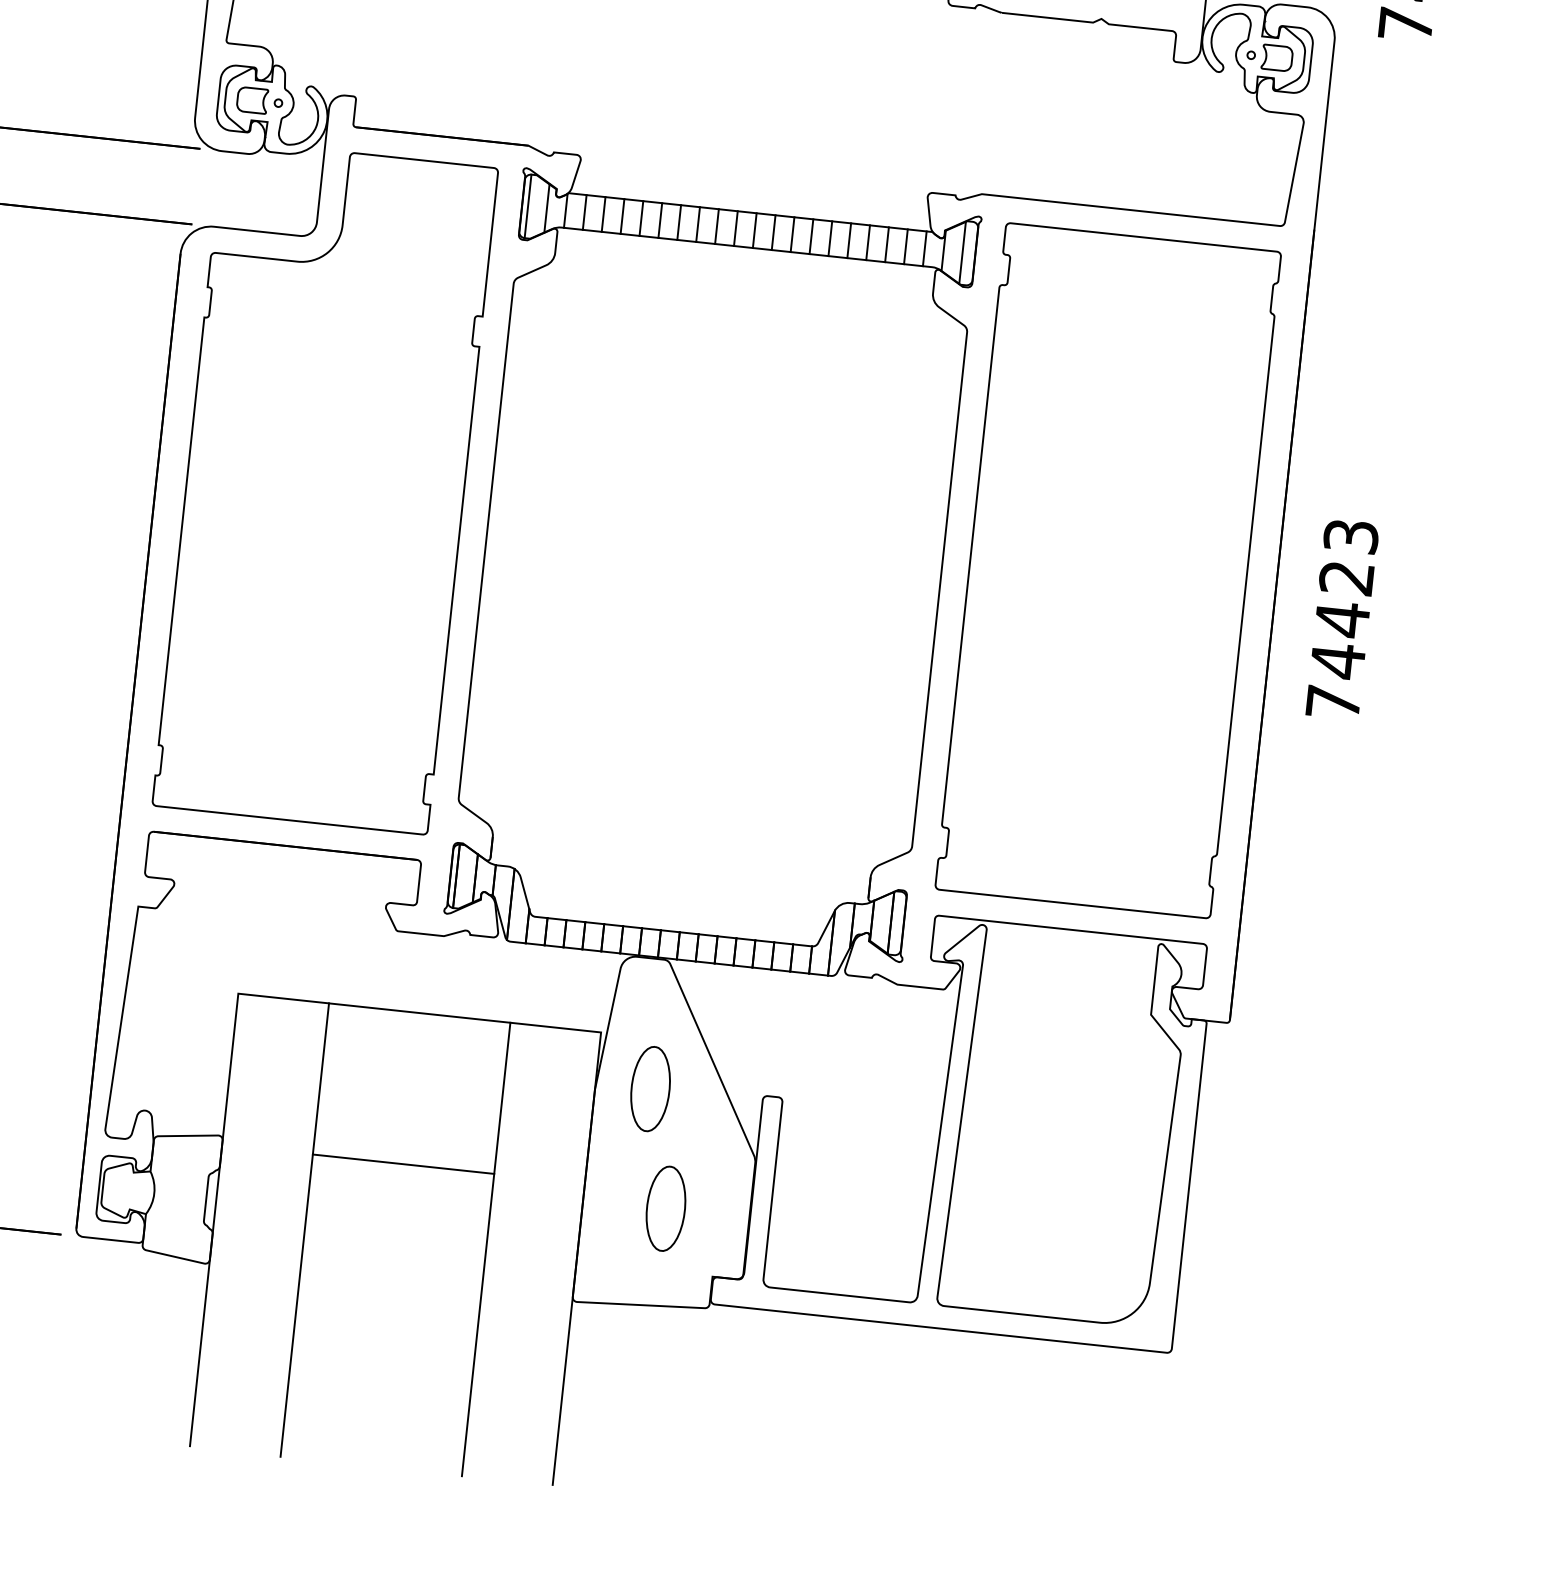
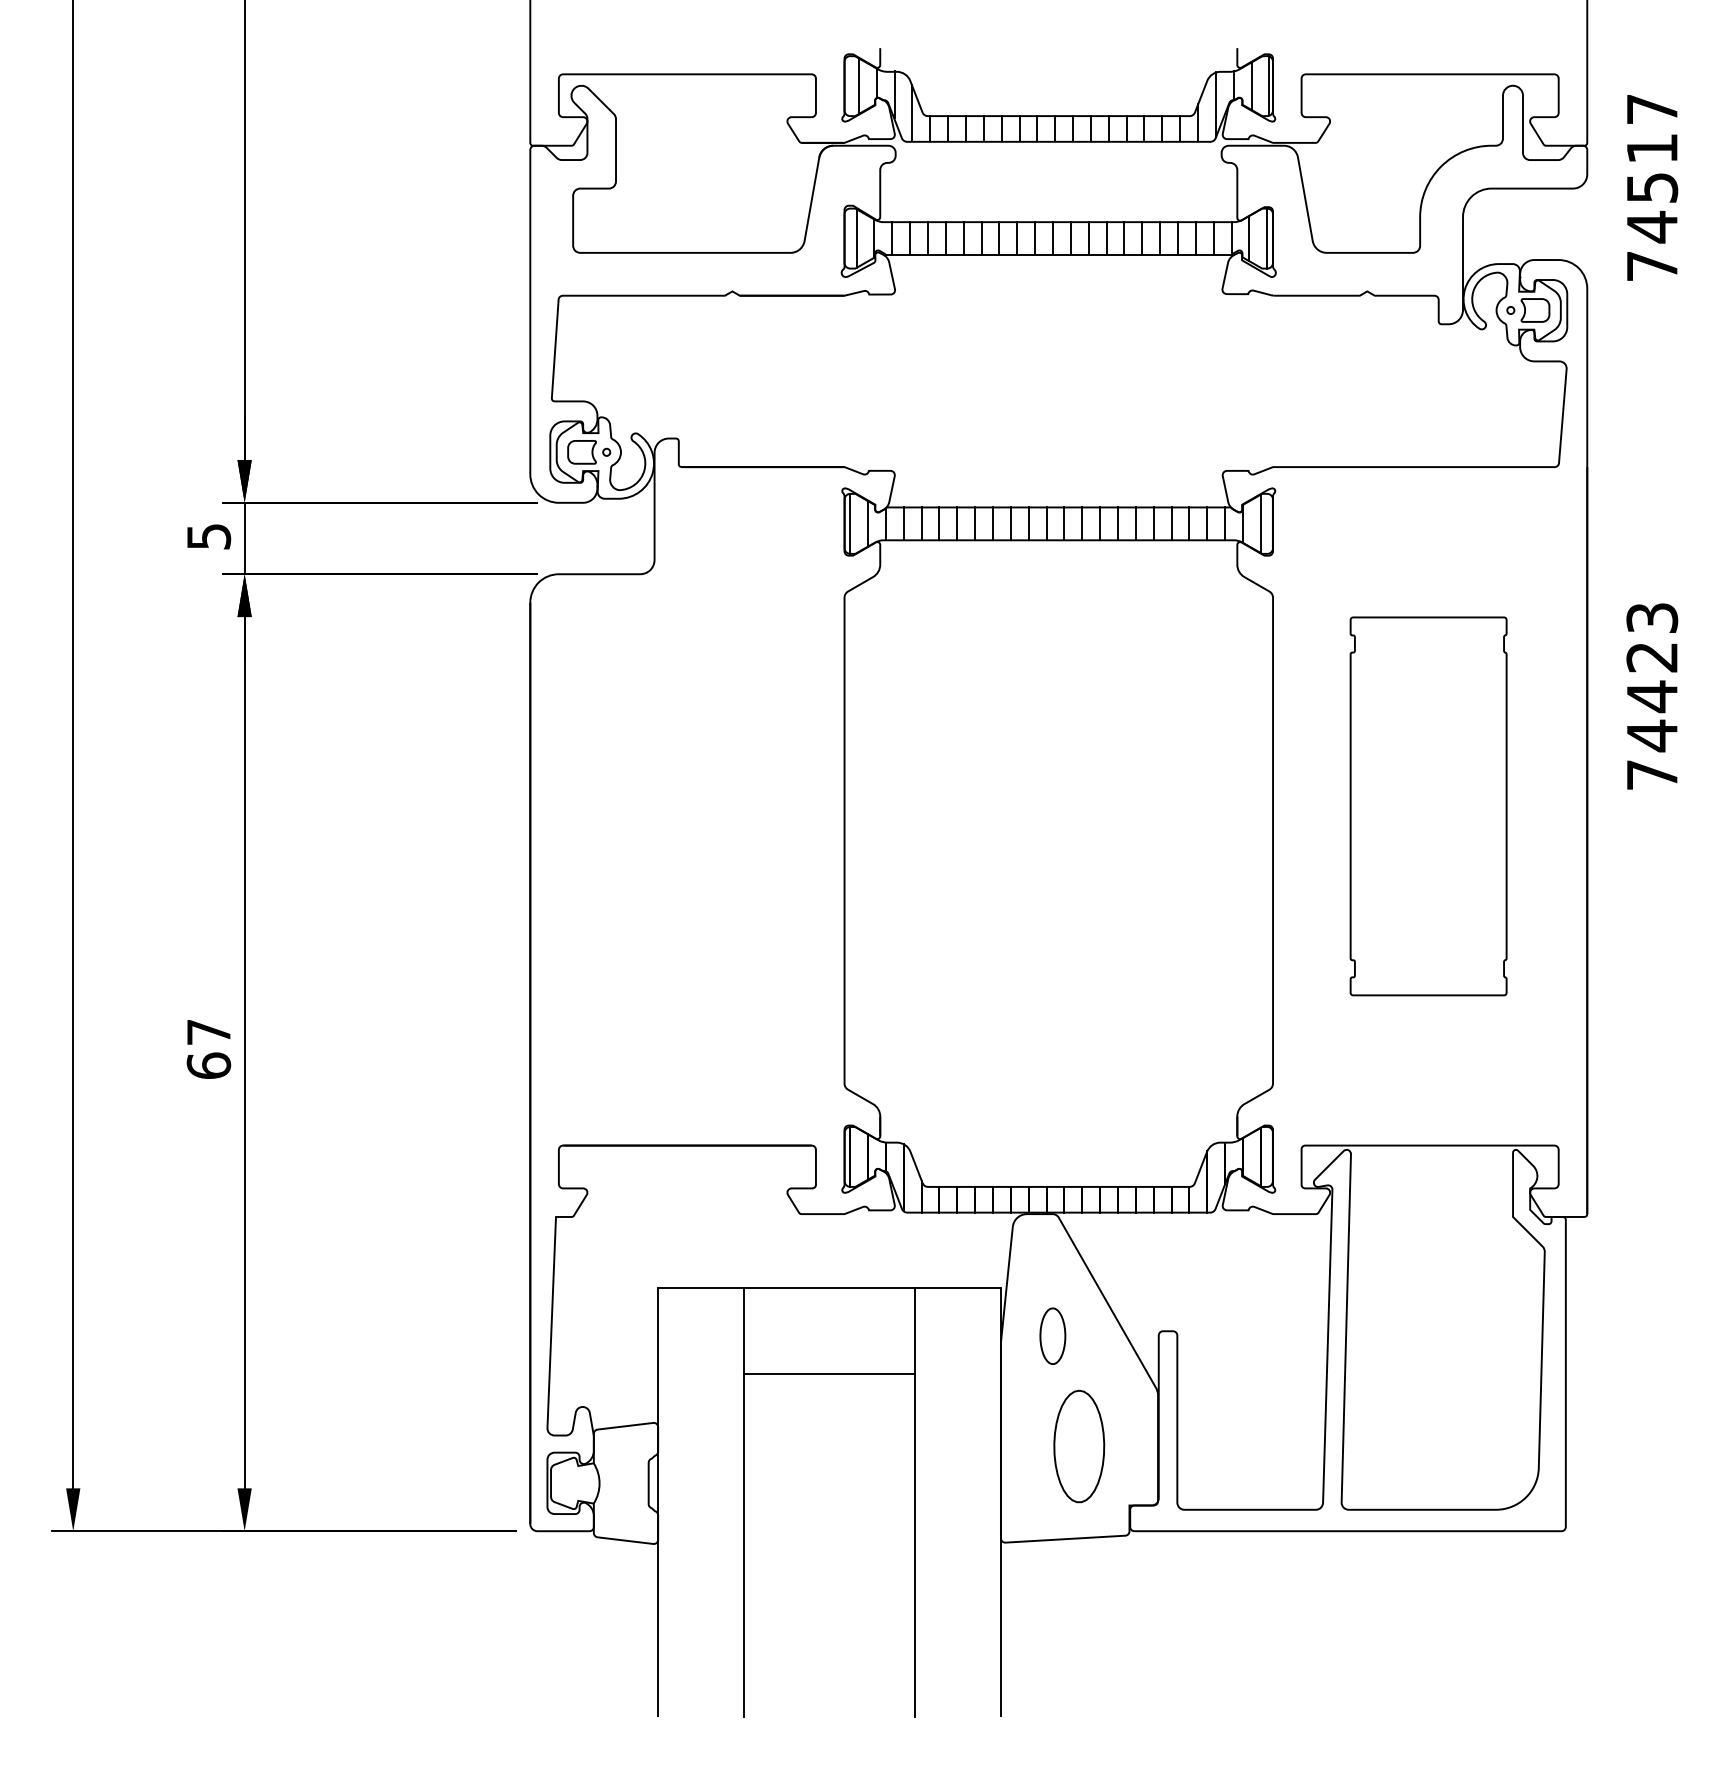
part: (324, 487) -> (688, 806), removed
part: (1108, 570) -> (1428, 806), size x0.6
text: (1342, 619) -> (1652, 696), moved
part: (650, 1088) -> (1052, 1335), size x0.7
line: (403, 1164) -> (829, 1374), moved
part: (665, 1208) -> (1078, 1446), size x1.4

